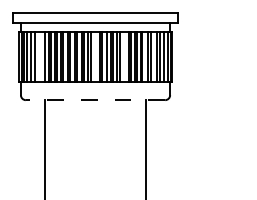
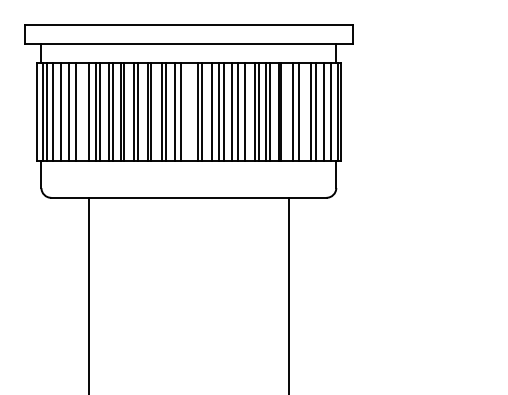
line: (38, 56) -> (76, 111), added
line: (123, 56) -> (244, 111), added
line: (95, 100) -> (188, 198), dashed -> solid

